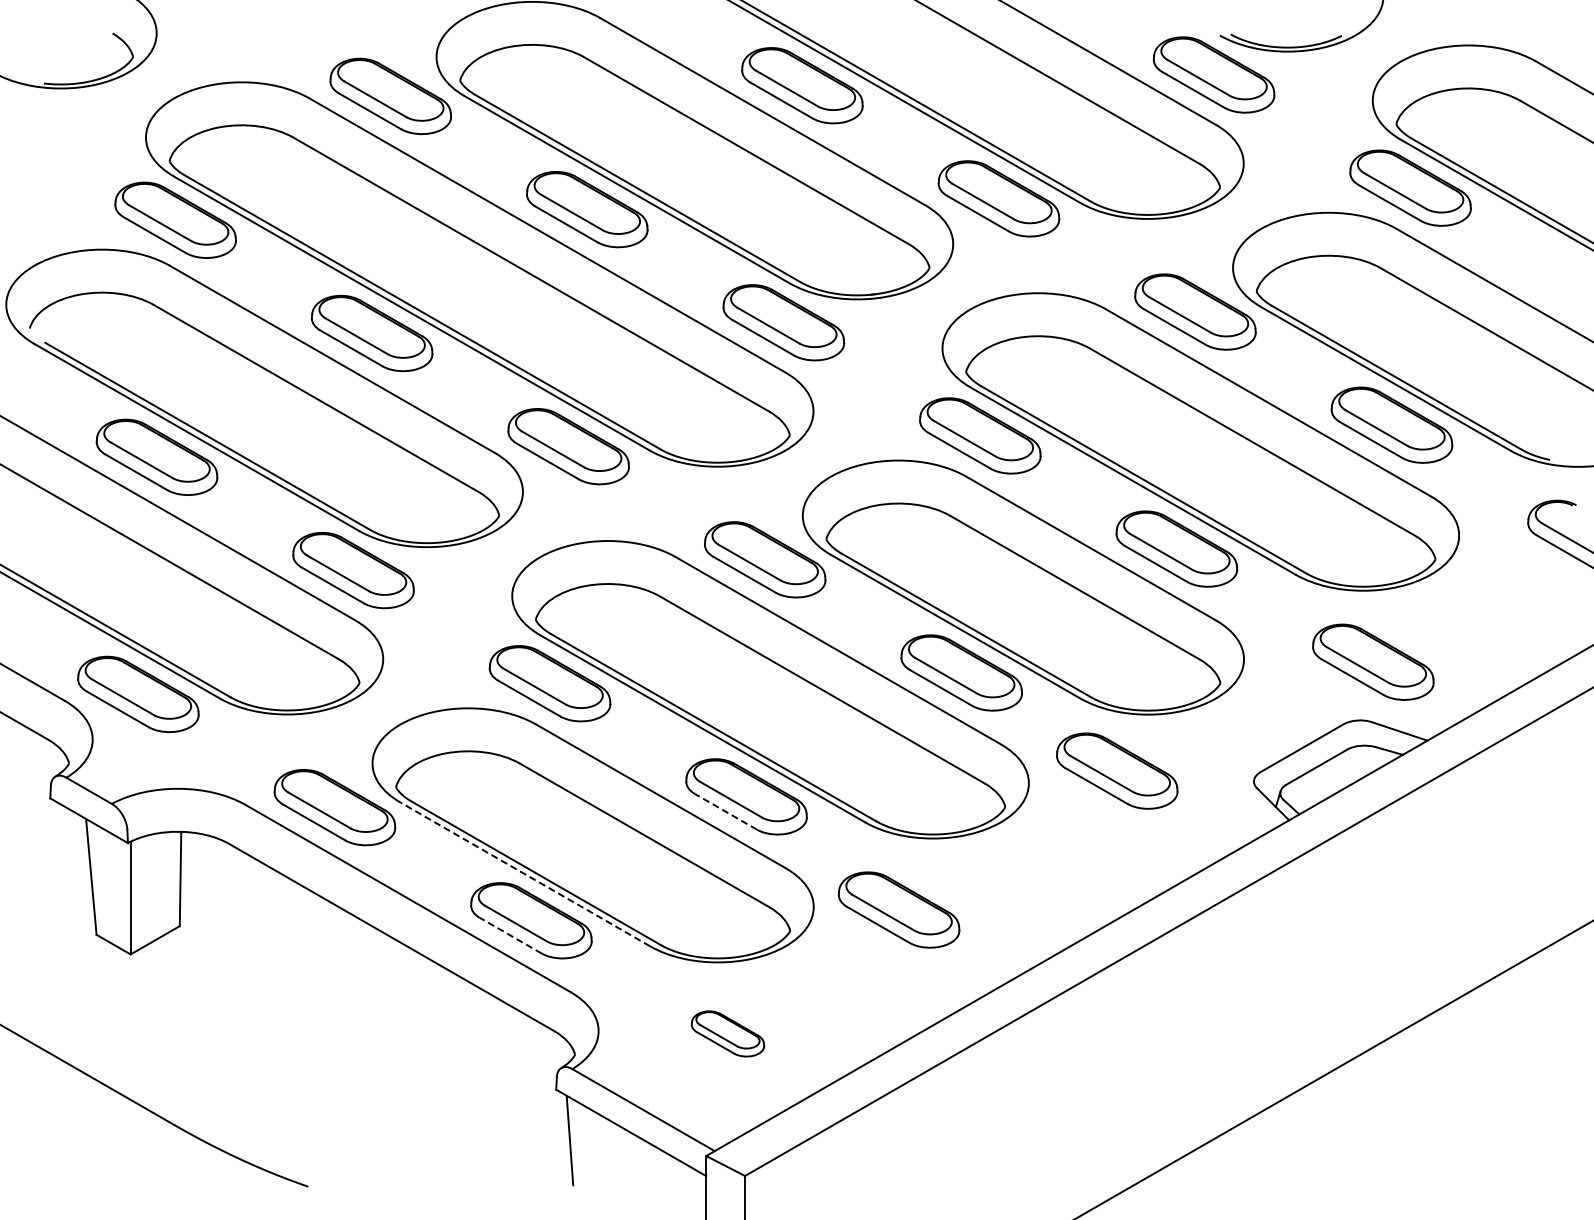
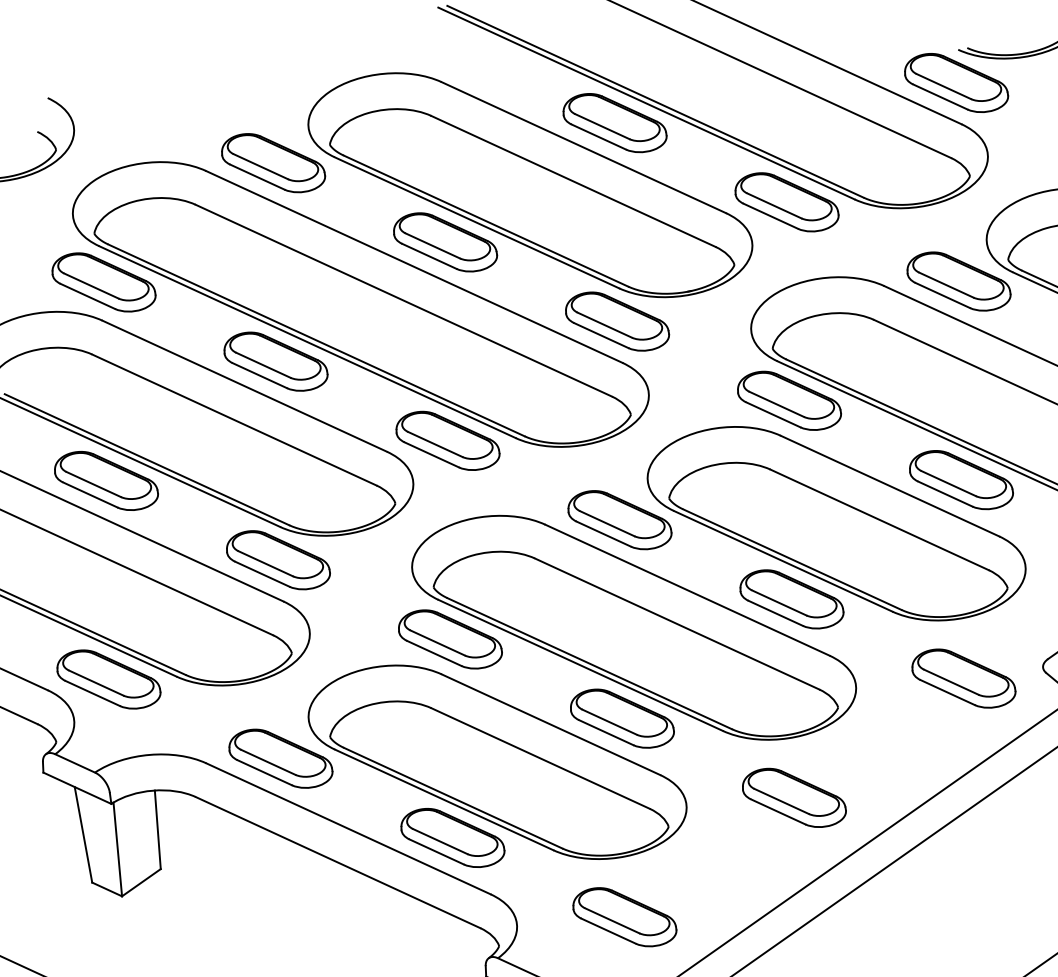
part: (1117, 770) -> (963, 678), moved
line: (725, 811) -> (605, 732), dashed -> solid
line: (525, 874) -> (444, 799), dashed -> solid
part: (898, 909) -> (793, 797), moved
line: (510, 935) -> (436, 851), dashed -> solid
part: (727, 1033) -> (624, 916), size x1.67

